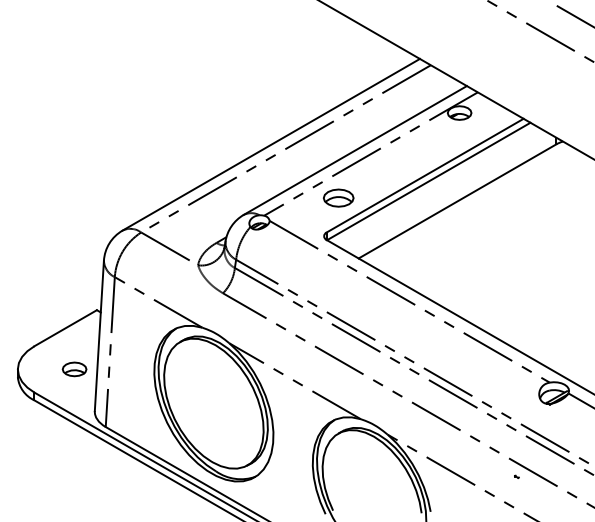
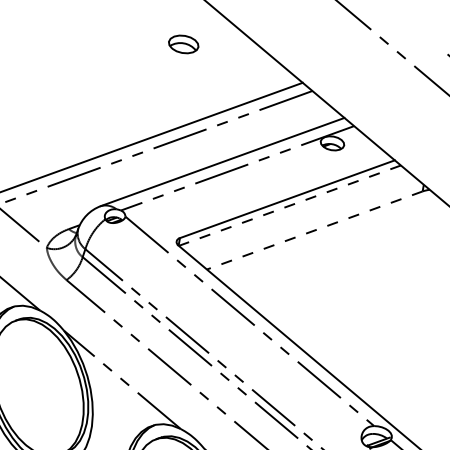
line: (428, 181) -> (289, 205), solid -> dashed
part: (338, 197) -> (183, 43), moved
line: (457, 201) -> (314, 230), solid -> dashed

